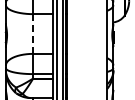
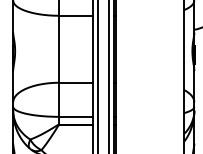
line: (33, 34) -> (59, 50), dashed -> solid

